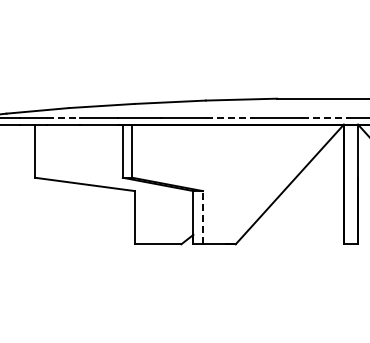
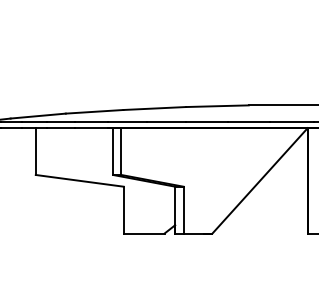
line: (63, 117) -> (60, 121), dashed -> solid
line: (229, 117) -> (206, 121), dashed -> solid
line: (326, 117) -> (292, 121), dashed -> solid
line: (202, 217) -> (183, 209), dashed -> solid

